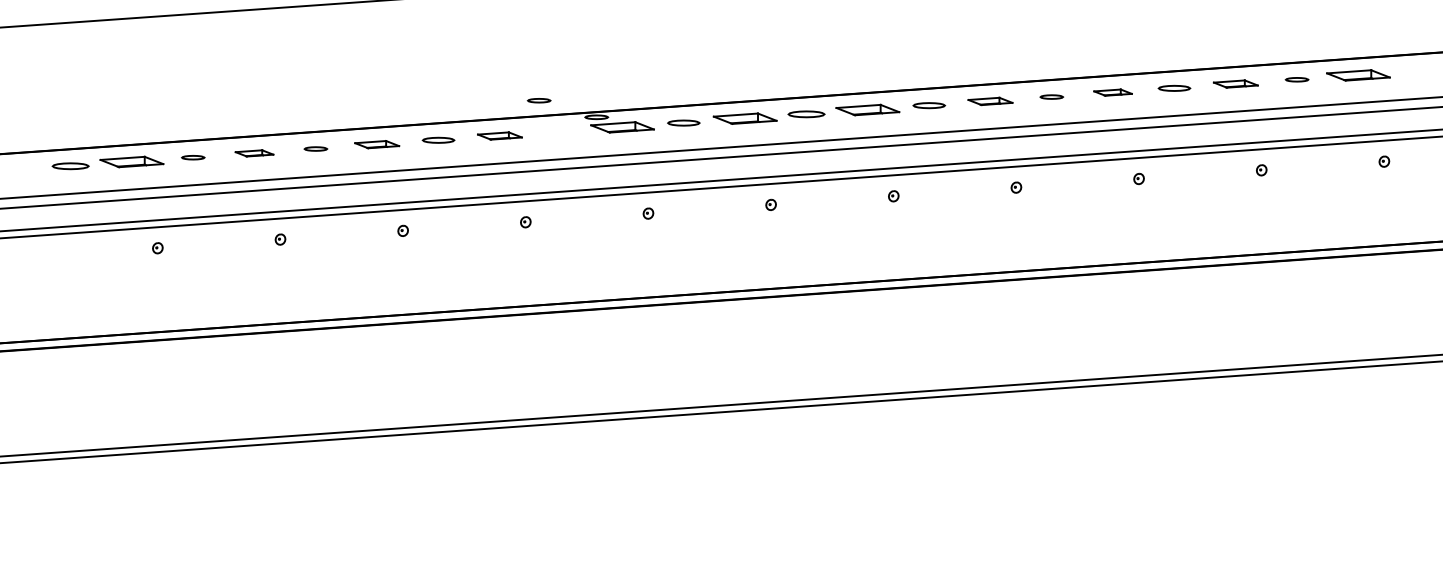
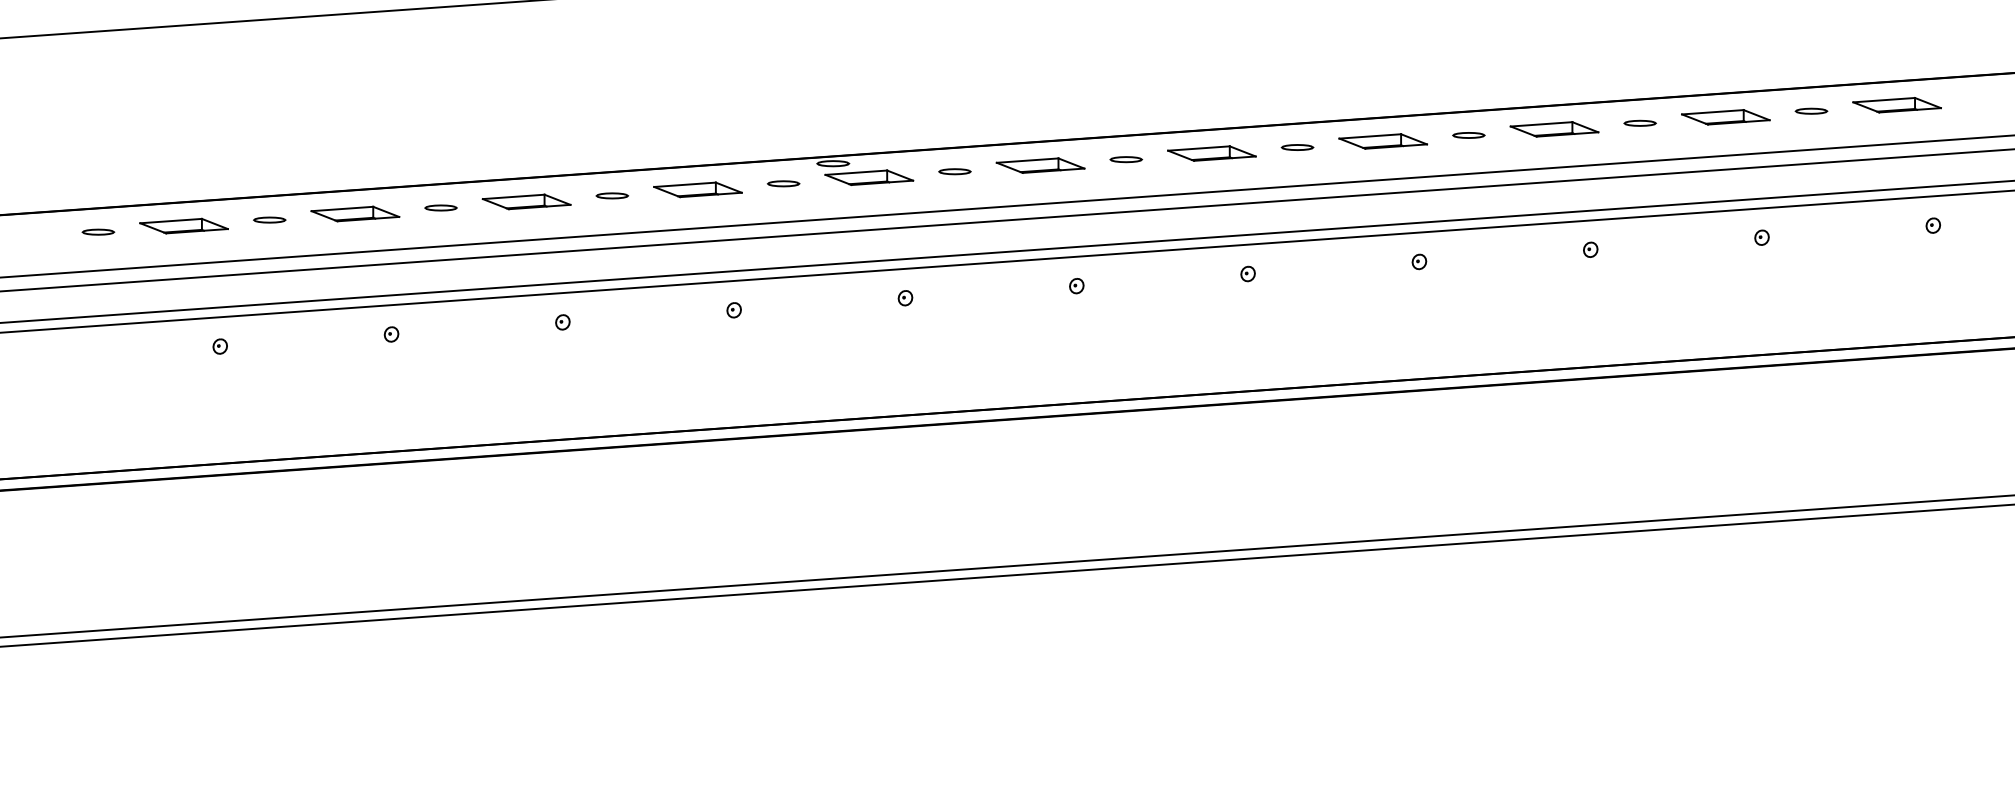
part: (1235, 83) -> (1725, 116), size x1.43
part: (1174, 88) -> (1640, 123), size x0.71
part: (1112, 92) -> (1553, 129), size x1.67
part: (538, 100) -> (782, 183), moved
part: (990, 101) -> (1383, 141), size x1.43
part: (928, 105) -> (1296, 147), size x0.71
part: (806, 114) -> (1126, 159), size x0.62
part: (683, 122) -> (954, 170), size x0.71
part: (499, 135) -> (697, 189), size x1.43
part: (438, 140) -> (612, 196), size x0.71
part: (376, 144) -> (525, 201), size x1.43
part: (254, 153) -> (355, 214), size x1.67
part: (70, 166) -> (98, 232), size x0.62

